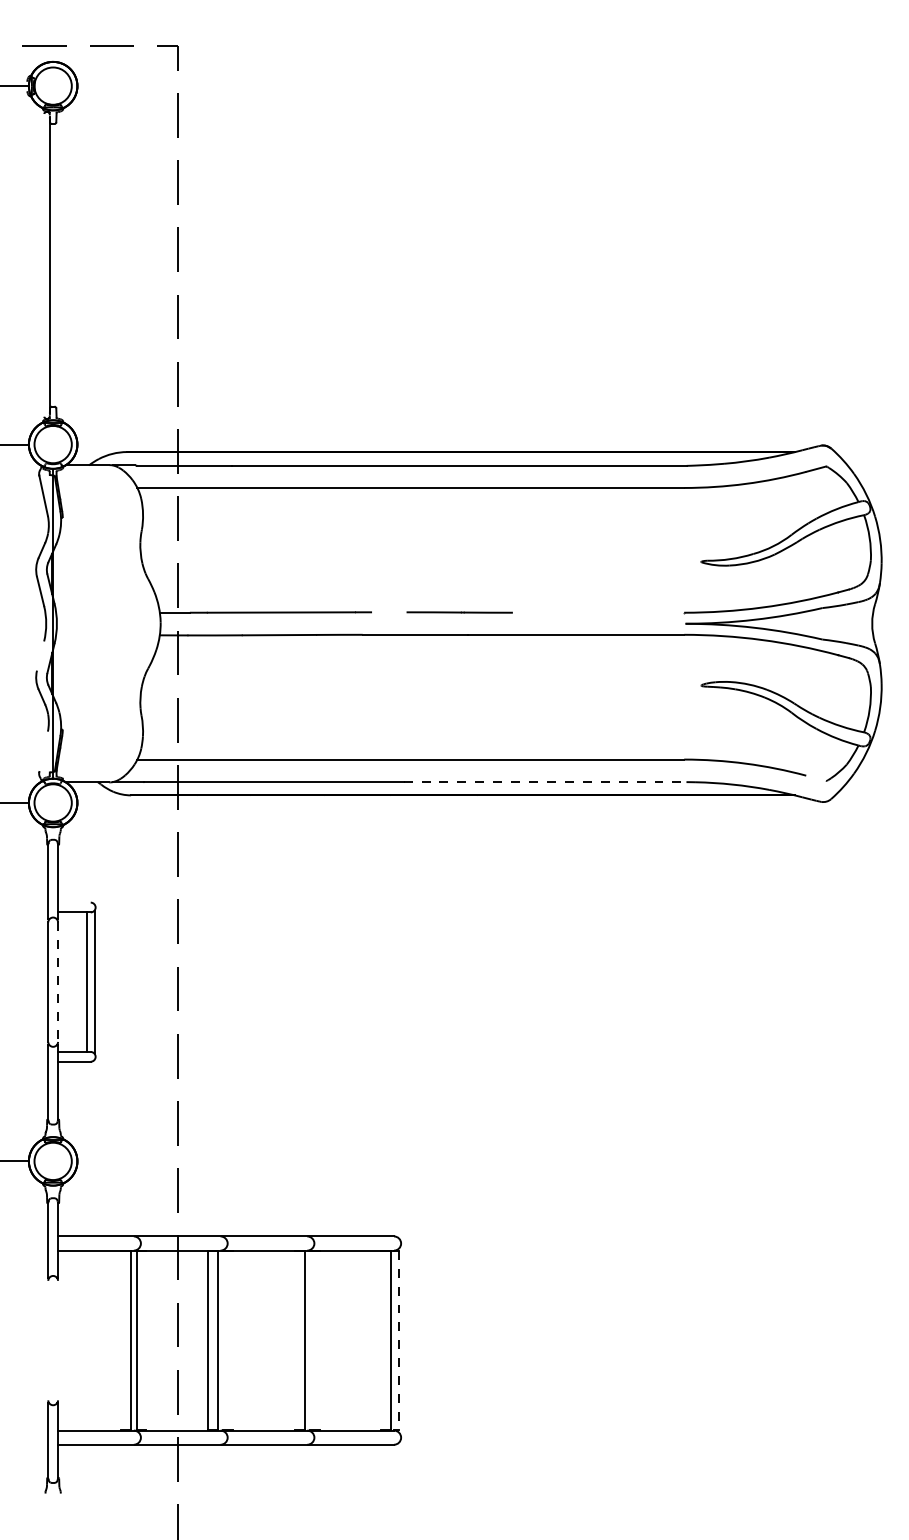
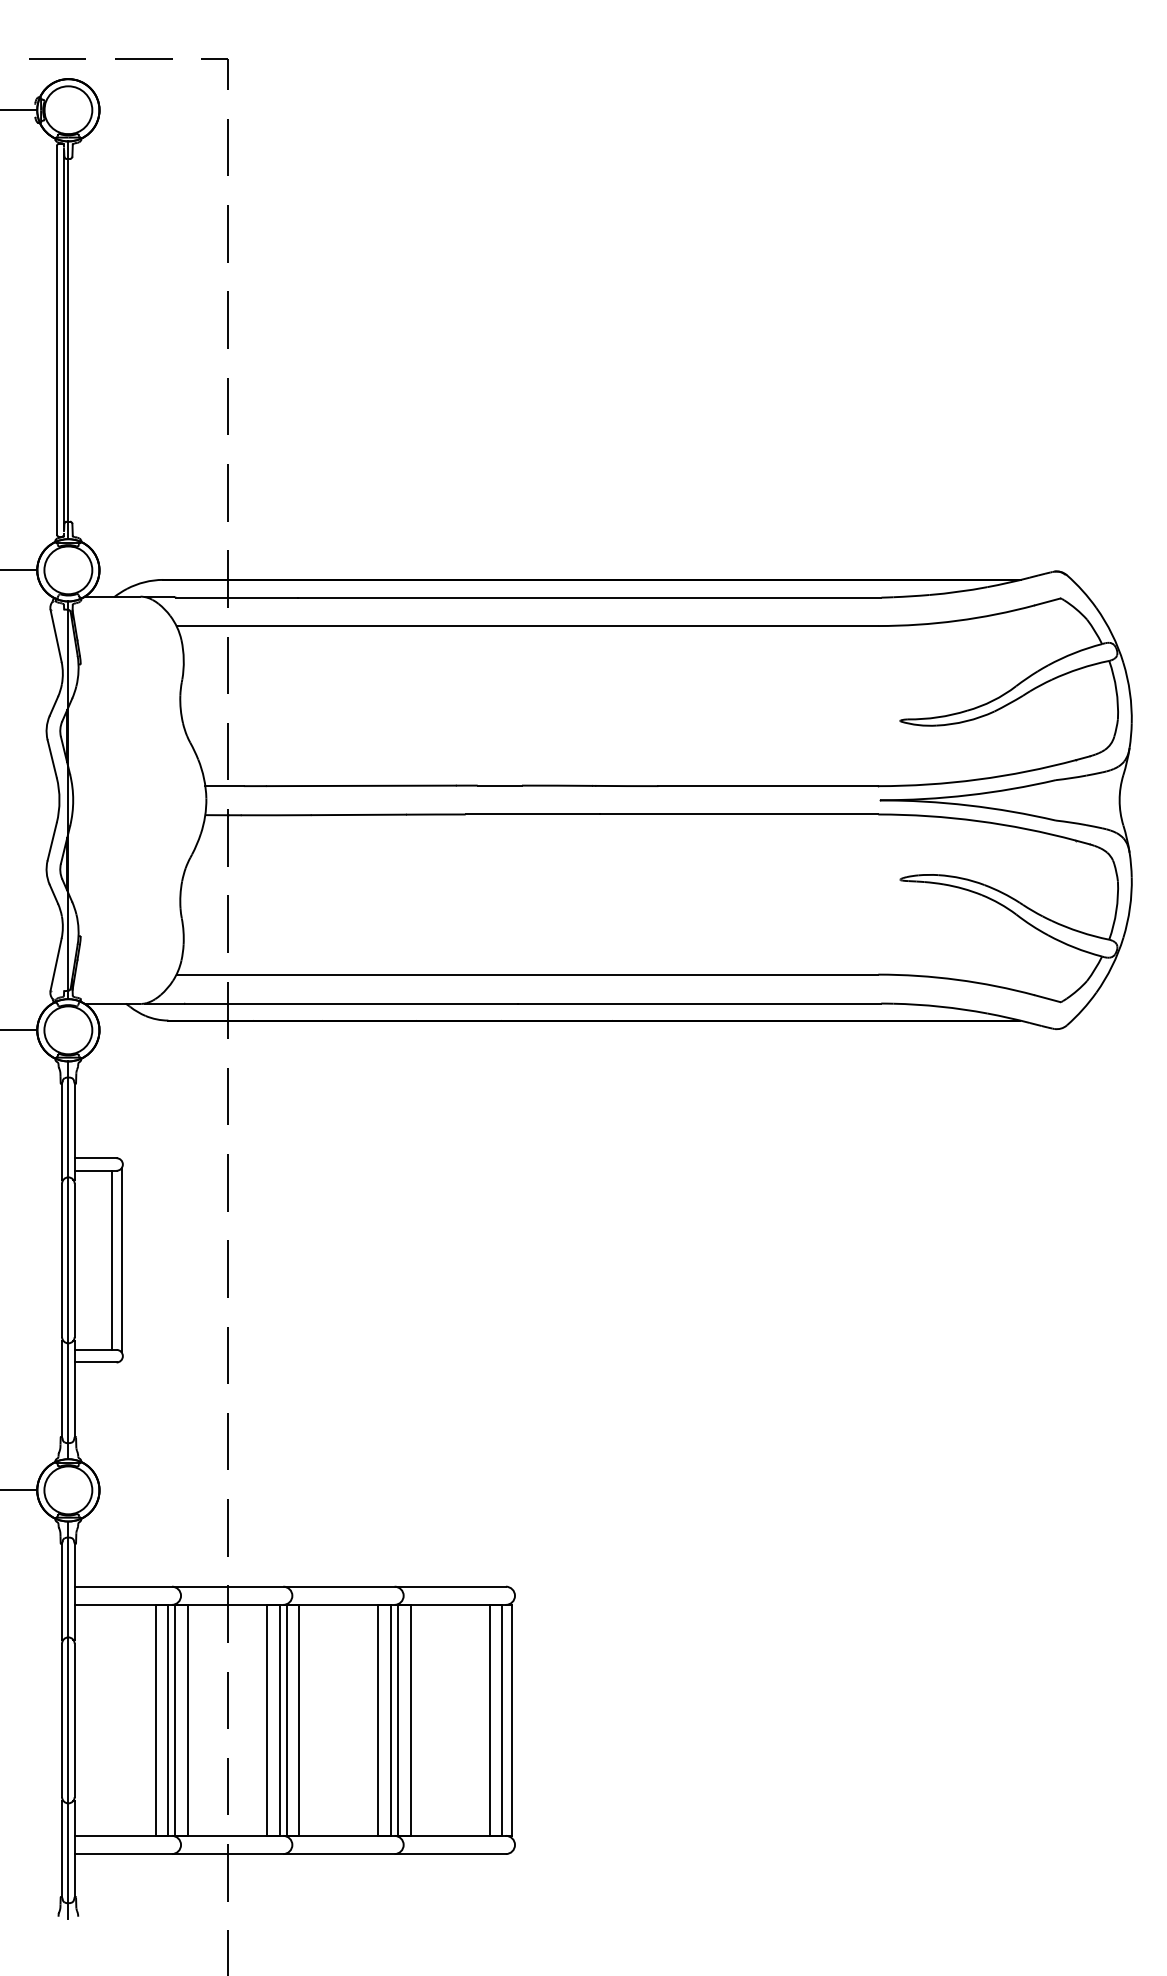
line: (43, 265) -> (56, 340), added
line: (53, 265) -> (68, 340), added
line: (389, 612) -> (499, 785), added
line: (598, 613) -> (768, 786), added
line: (40, 655) -> (51, 841), added
line: (43, 751) -> (55, 964), added
line: (816, 778) -> (1047, 998), added
line: (544, 782) -> (699, 1003), dashed -> solid
line: (74, 902) -> (95, 1158), added
line: (53, 982) -> (68, 1260), added
line: (57, 982) -> (74, 1260), dashed -> solid
line: (48, 1340) -> (62, 1720), added
line: (53, 1340) -> (68, 1720), added
line: (57, 1340) -> (74, 1720), added
line: (121, 1340) -> (155, 1720), added
line: (146, 1340) -> (188, 1720), added
line: (223, 1340) -> (286, 1720), added
line: (233, 1340) -> (299, 1720), added
line: (294, 1340) -> (378, 1720), added
line: (310, 1340) -> (398, 1720), added
line: (319, 1340) -> (410, 1720), added
line: (381, 1340) -> (489, 1720), added
line: (399, 1340) -> (512, 1720), dashed -> solid

